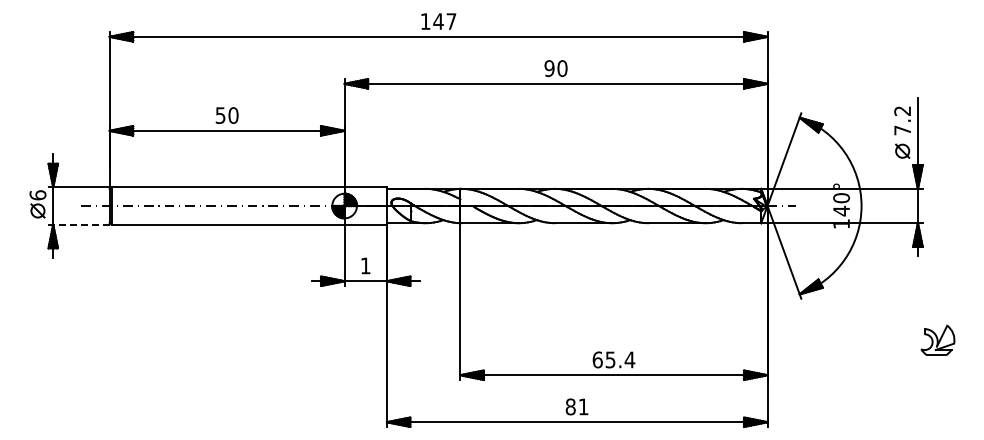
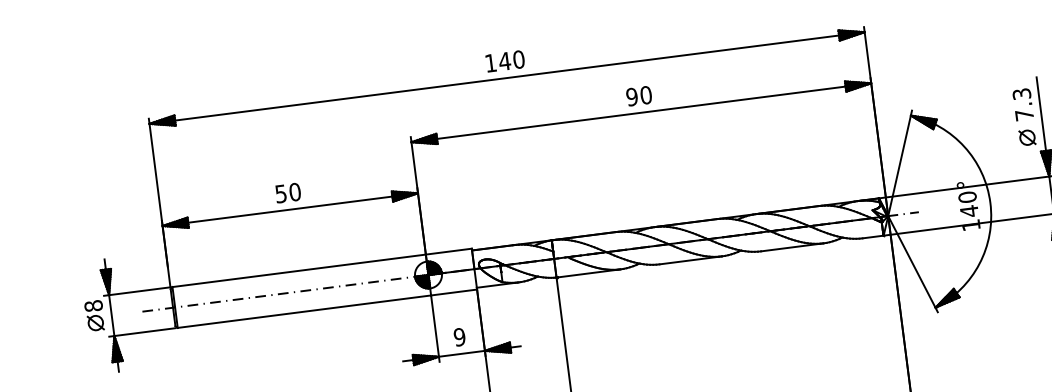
text: (451, 21) -> (518, 59), 147 -> 140
text: (902, 110) -> (1021, 93), 7.2 -> 7.3
text: (37, 195) -> (93, 306), 6 -> 8
line: (80, 224) -> (143, 331), dashed -> solid
text: (365, 265) -> (459, 336), 1 -> 9

